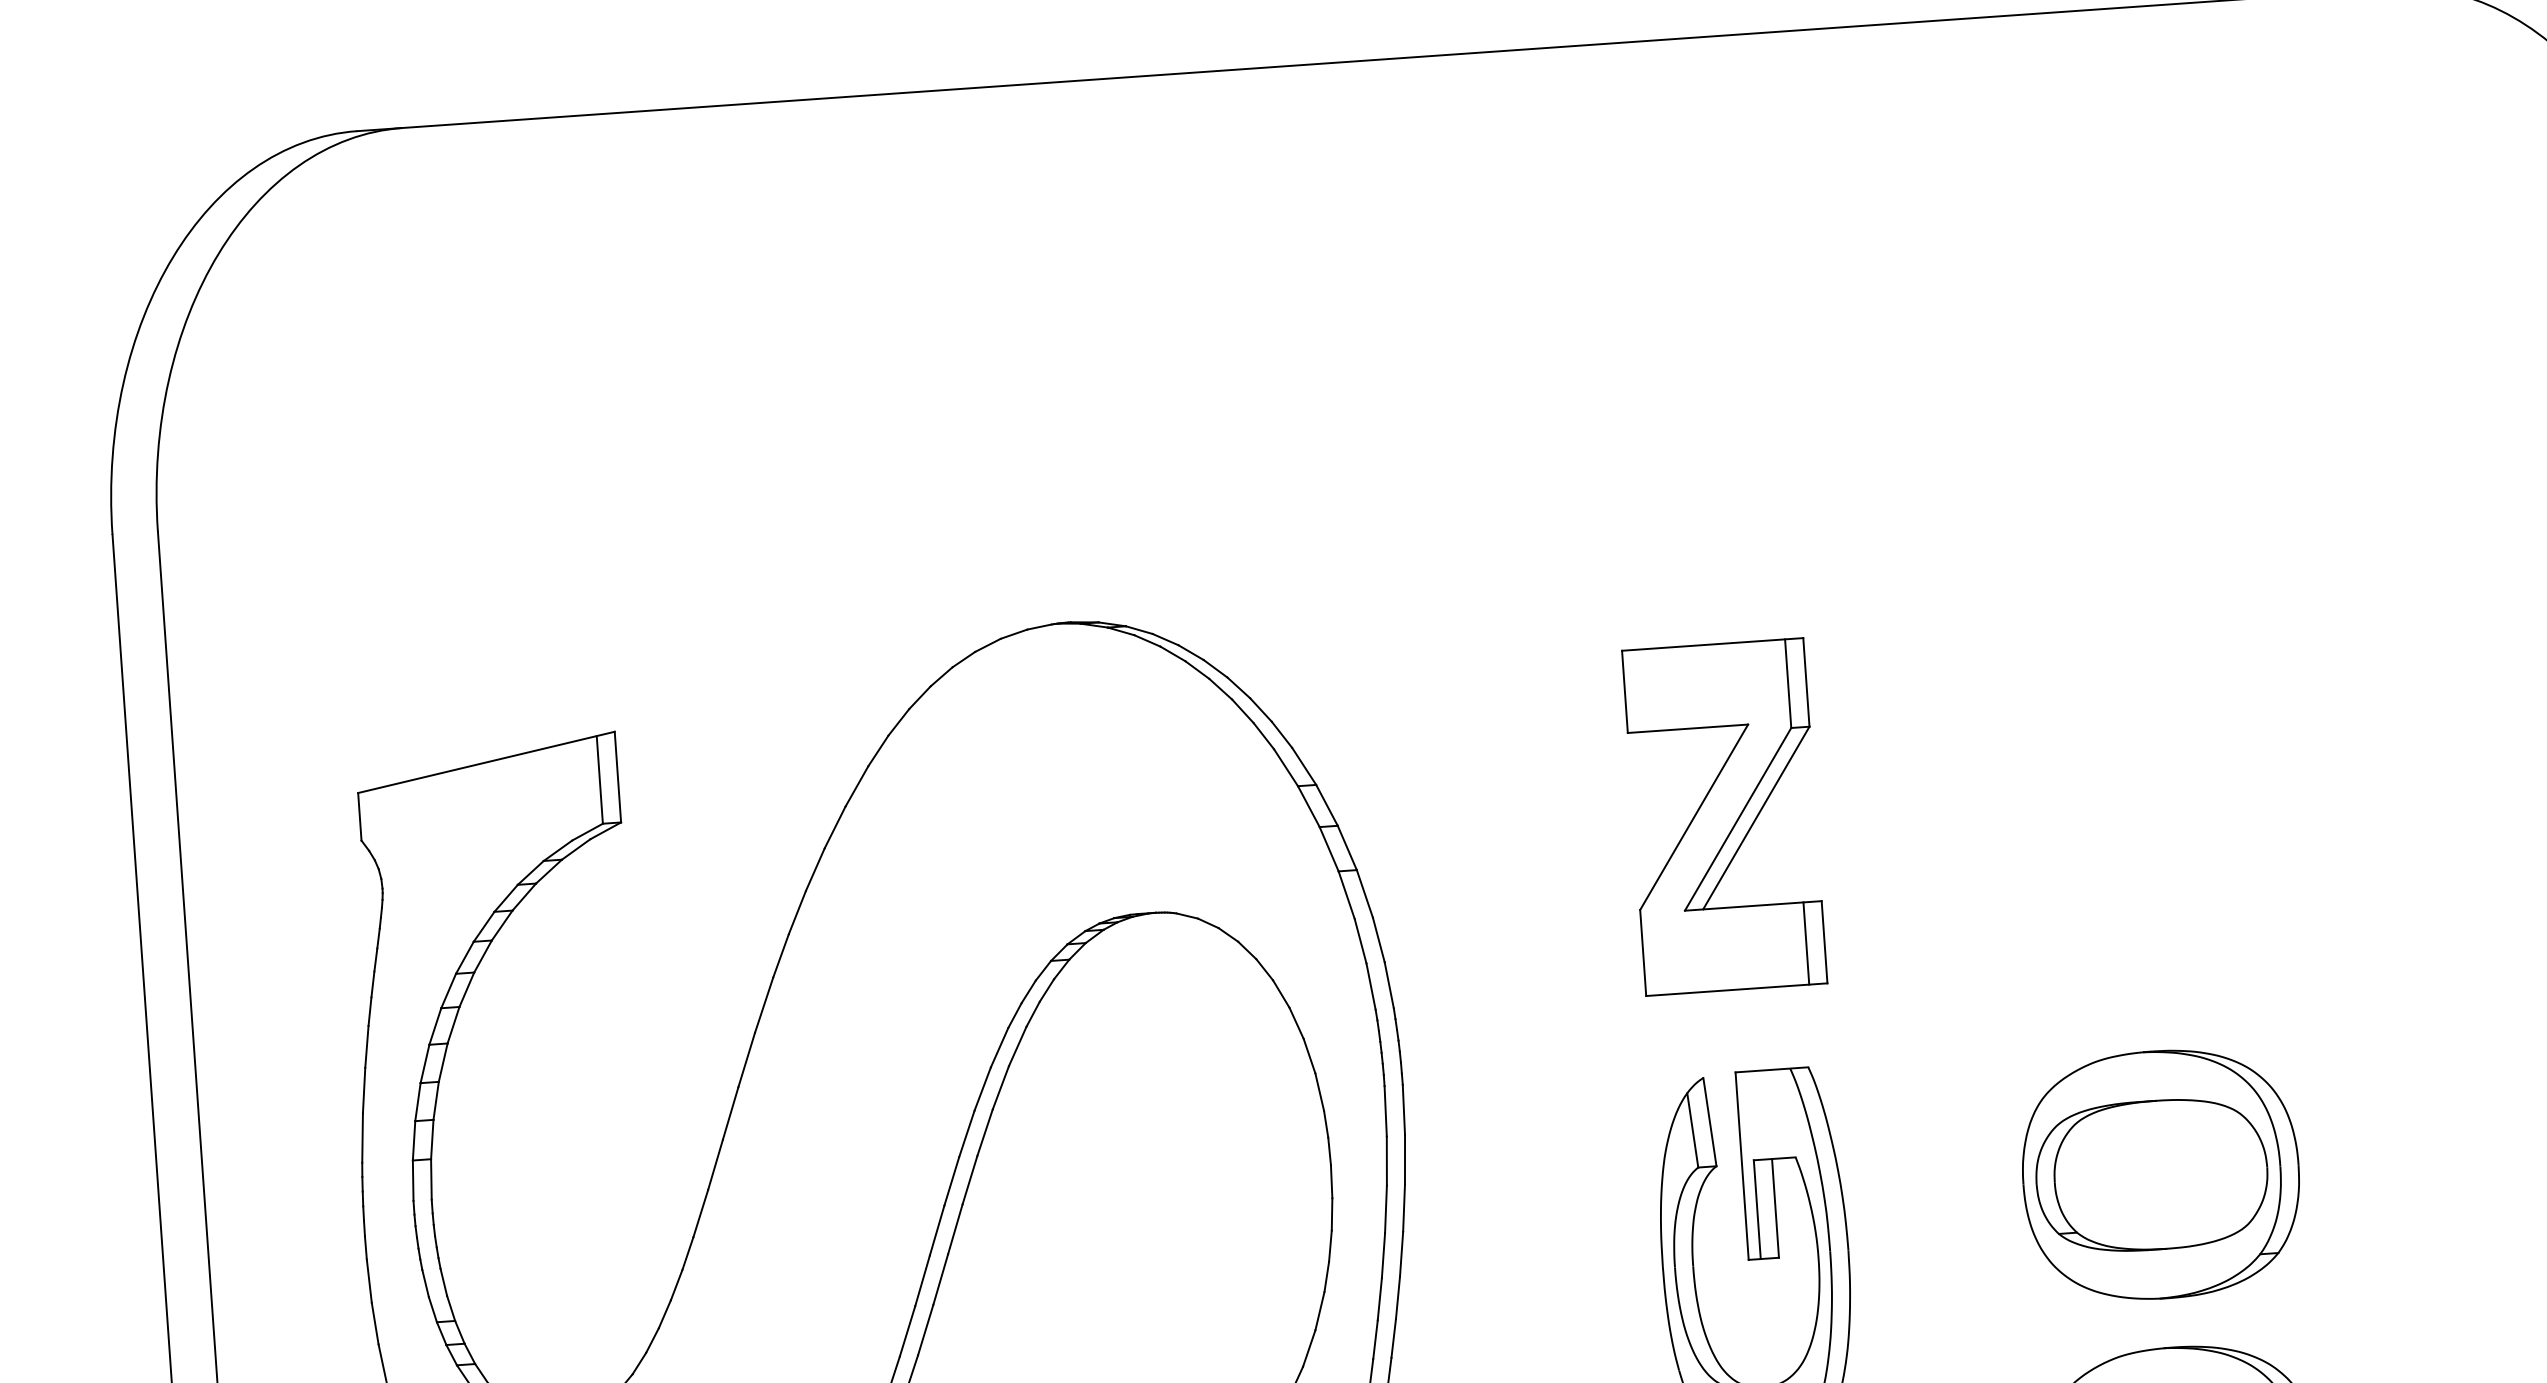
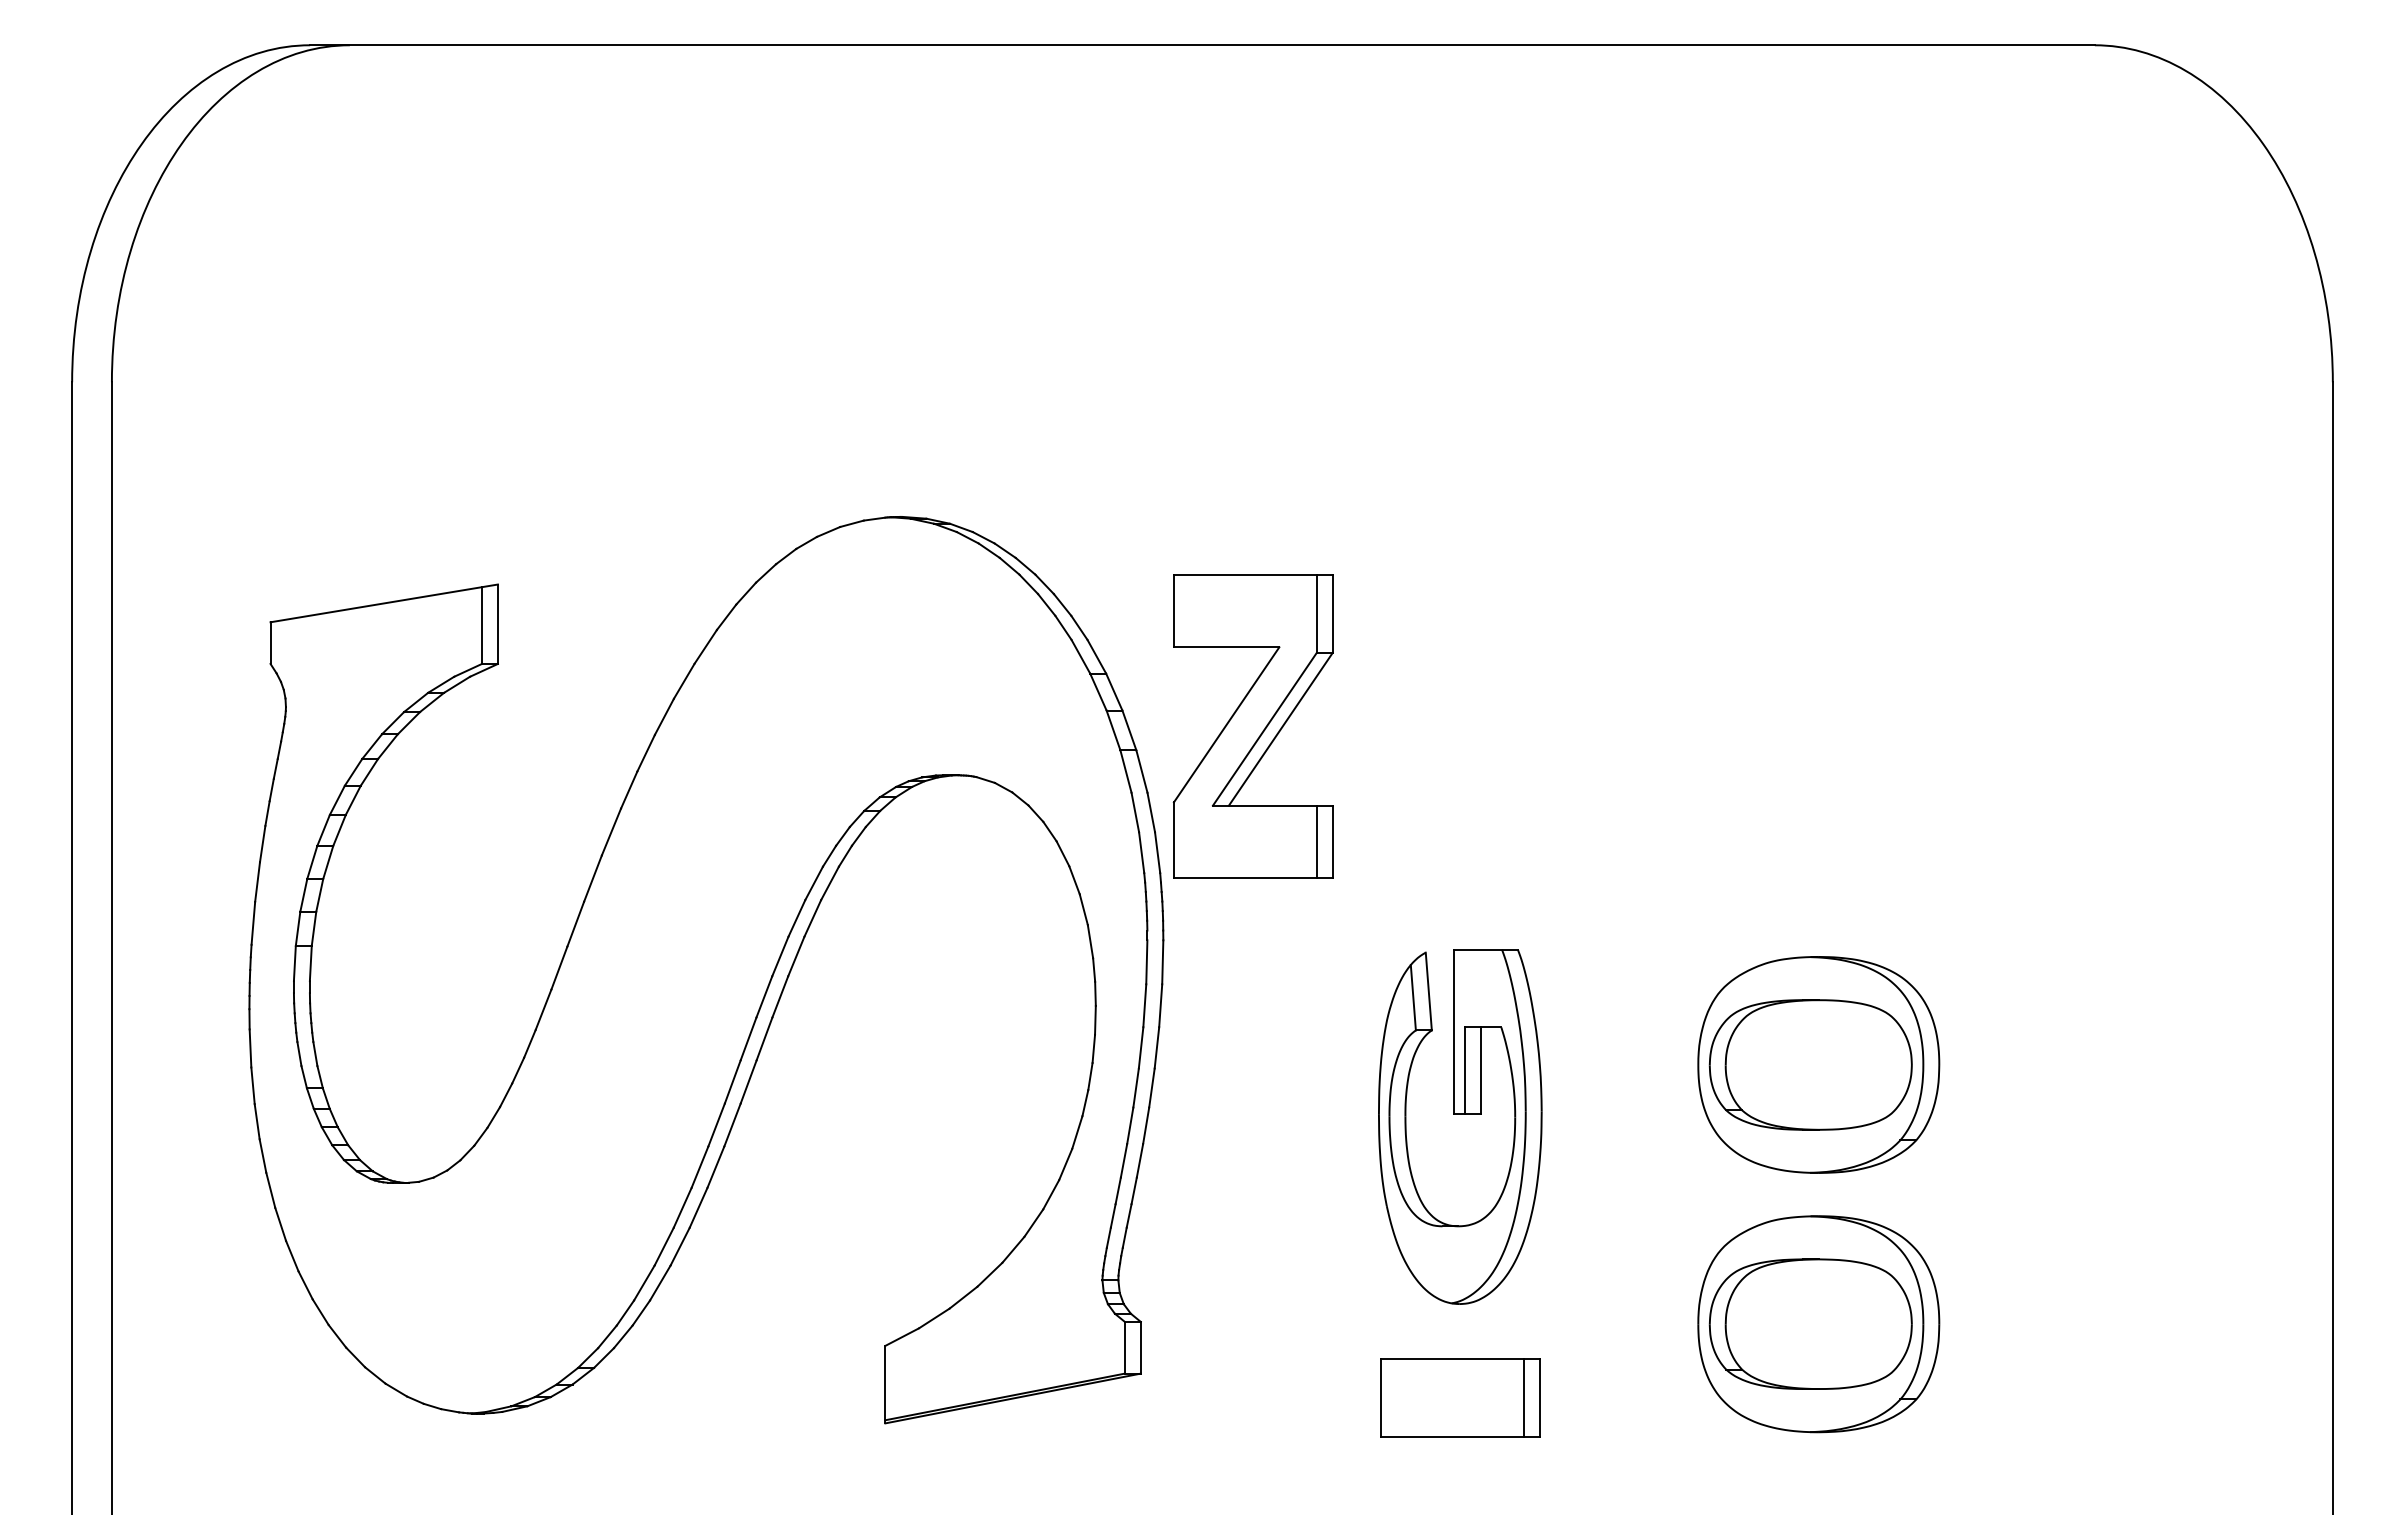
part: (1723, 817) -> (1252, 726), moved

